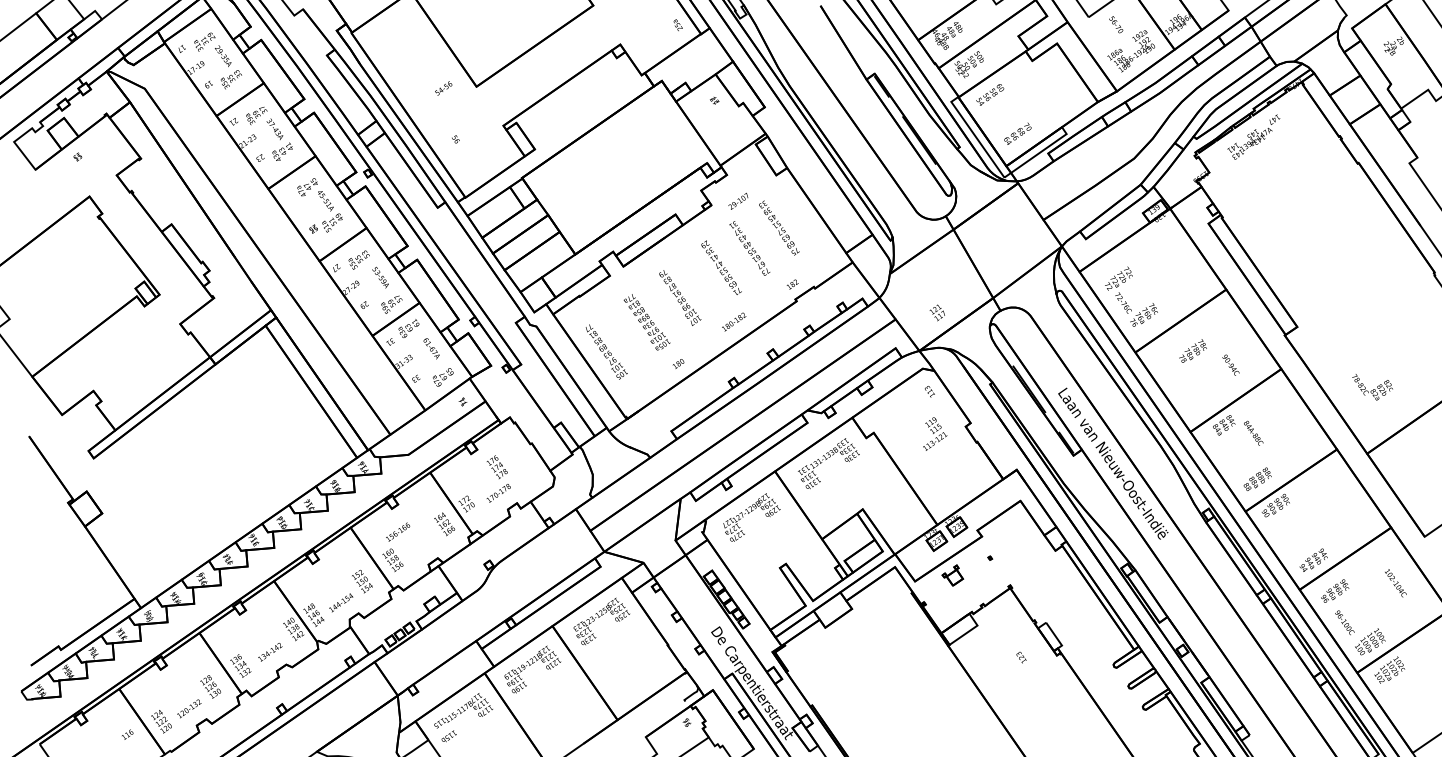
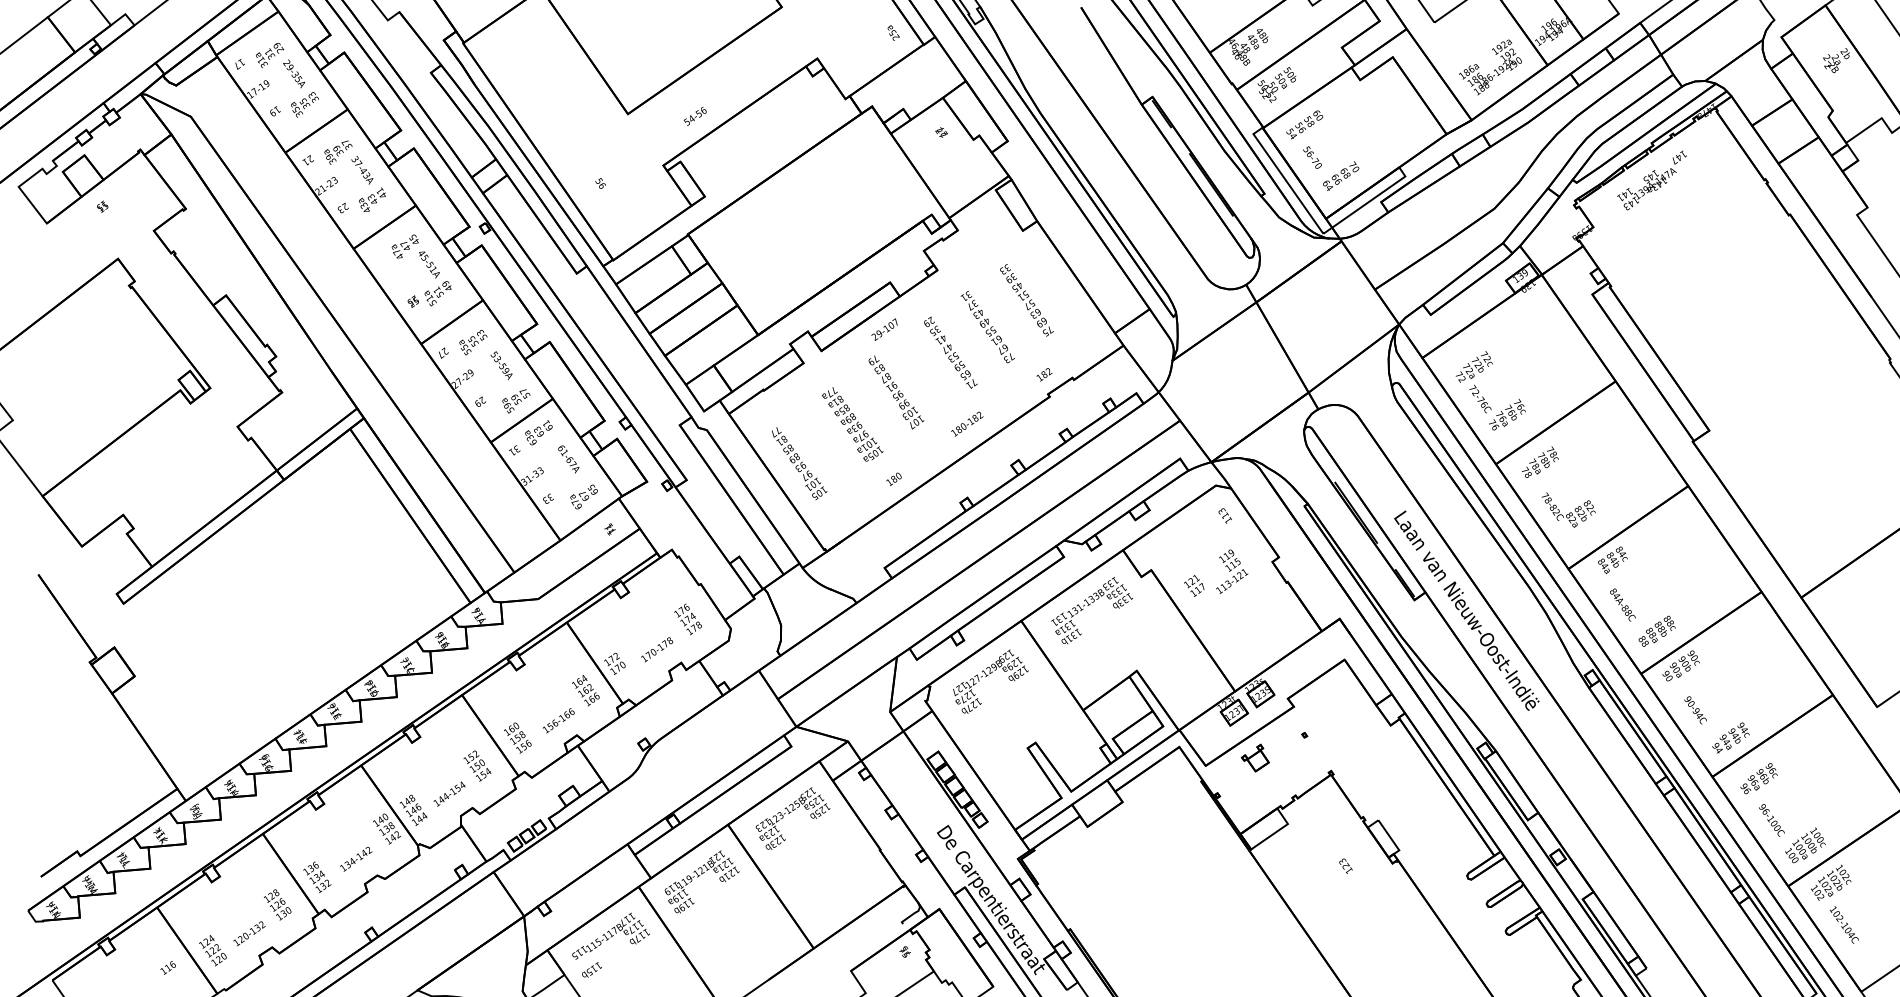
text: (1116, 24) -> (1312, 157), moved
text: (443, 88) -> (695, 116), moved
text: (738, 200) -> (884, 328), moved
text: (936, 312) -> (1193, 585), moved
text: (1192, 350) -> (1539, 461), moved
text: (1230, 364) -> (1695, 709), moved
text: (1372, 387) -> (1568, 510), moved
text: (1253, 432) -> (1622, 603), moved
text: (496, 466) -> (687, 618), moved
text: (398, 531) -> (559, 719), moved
text: (1395, 583) -> (1843, 925), moved

